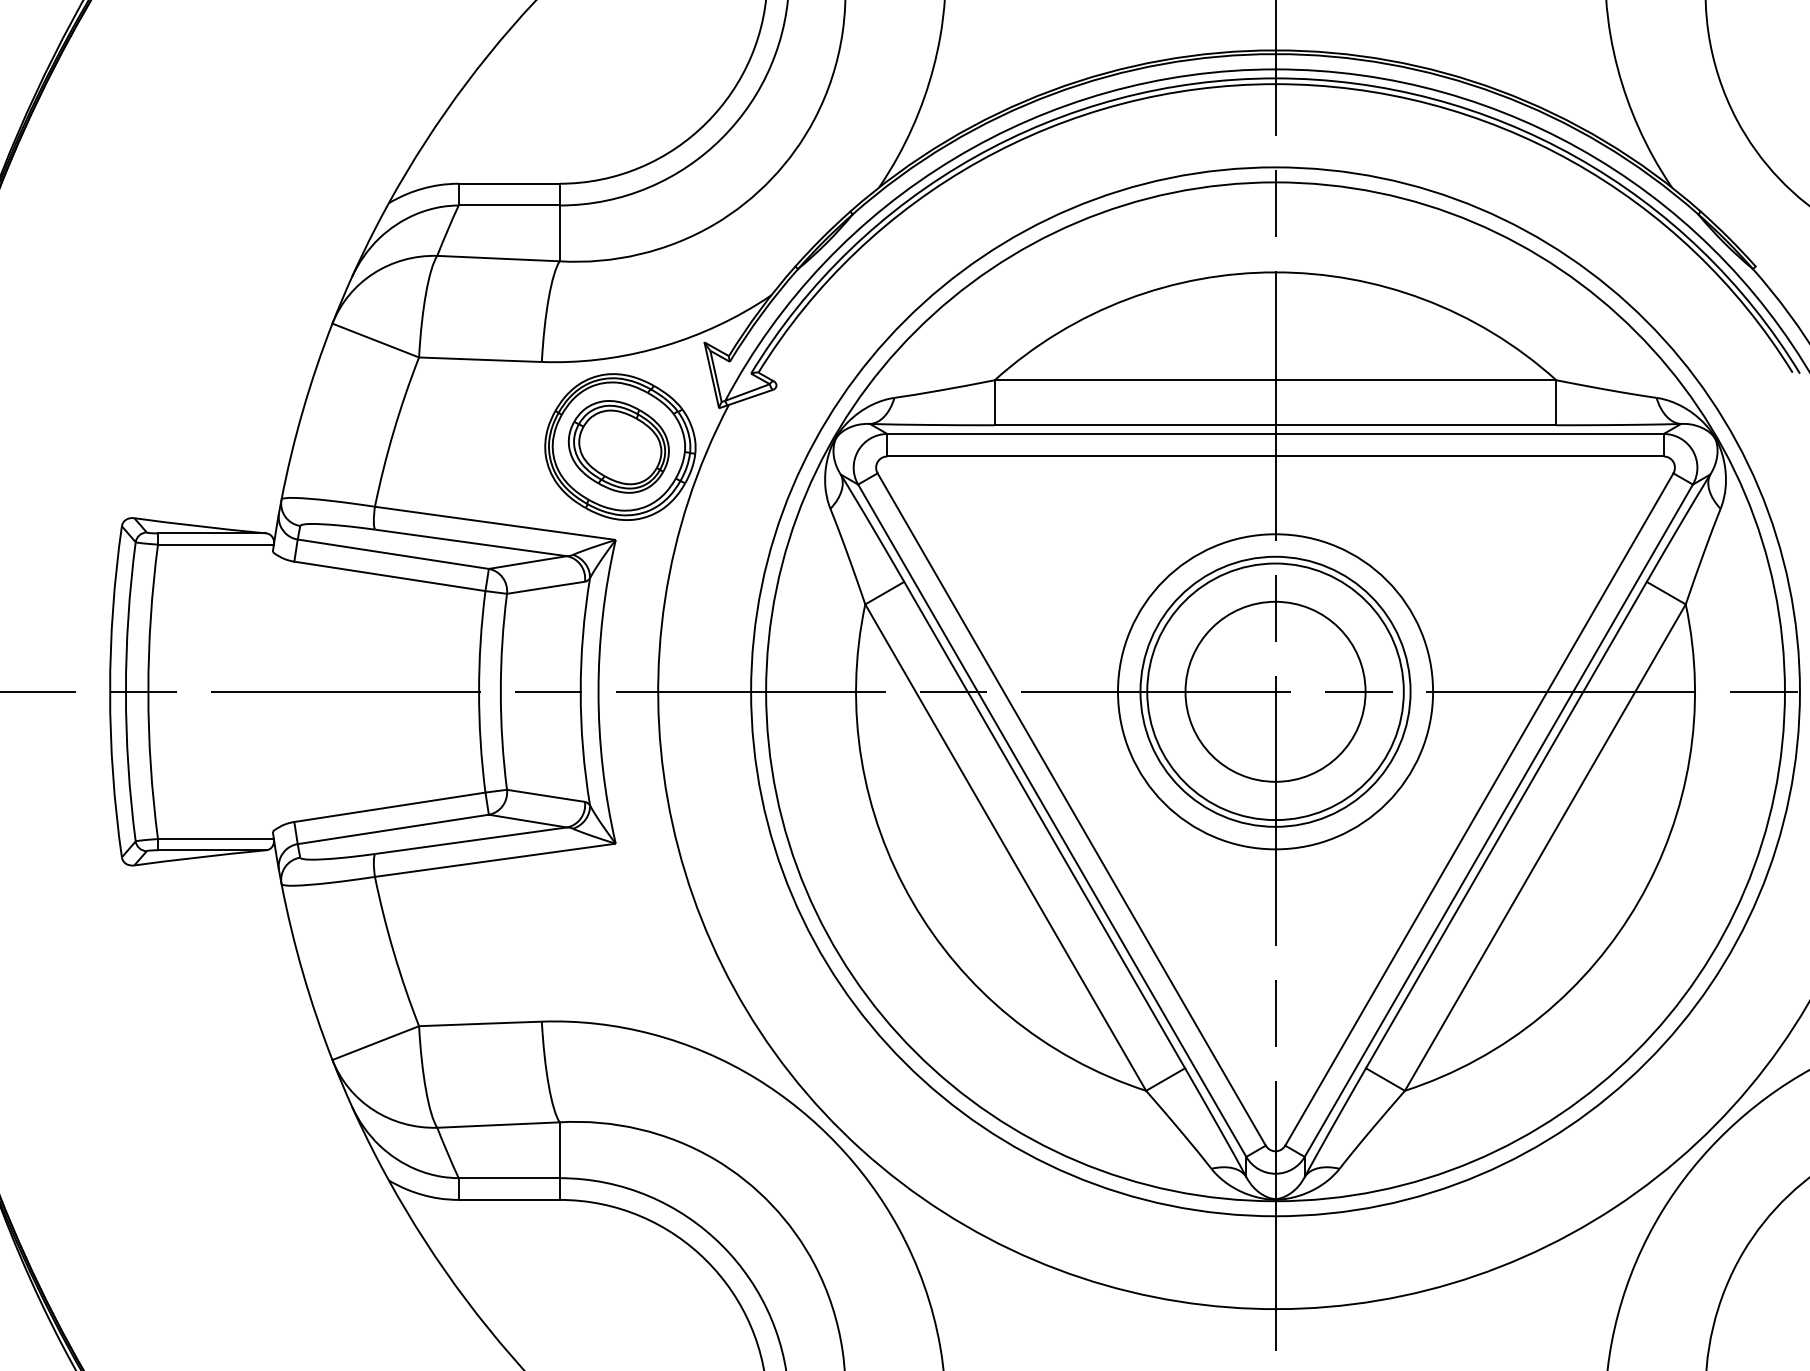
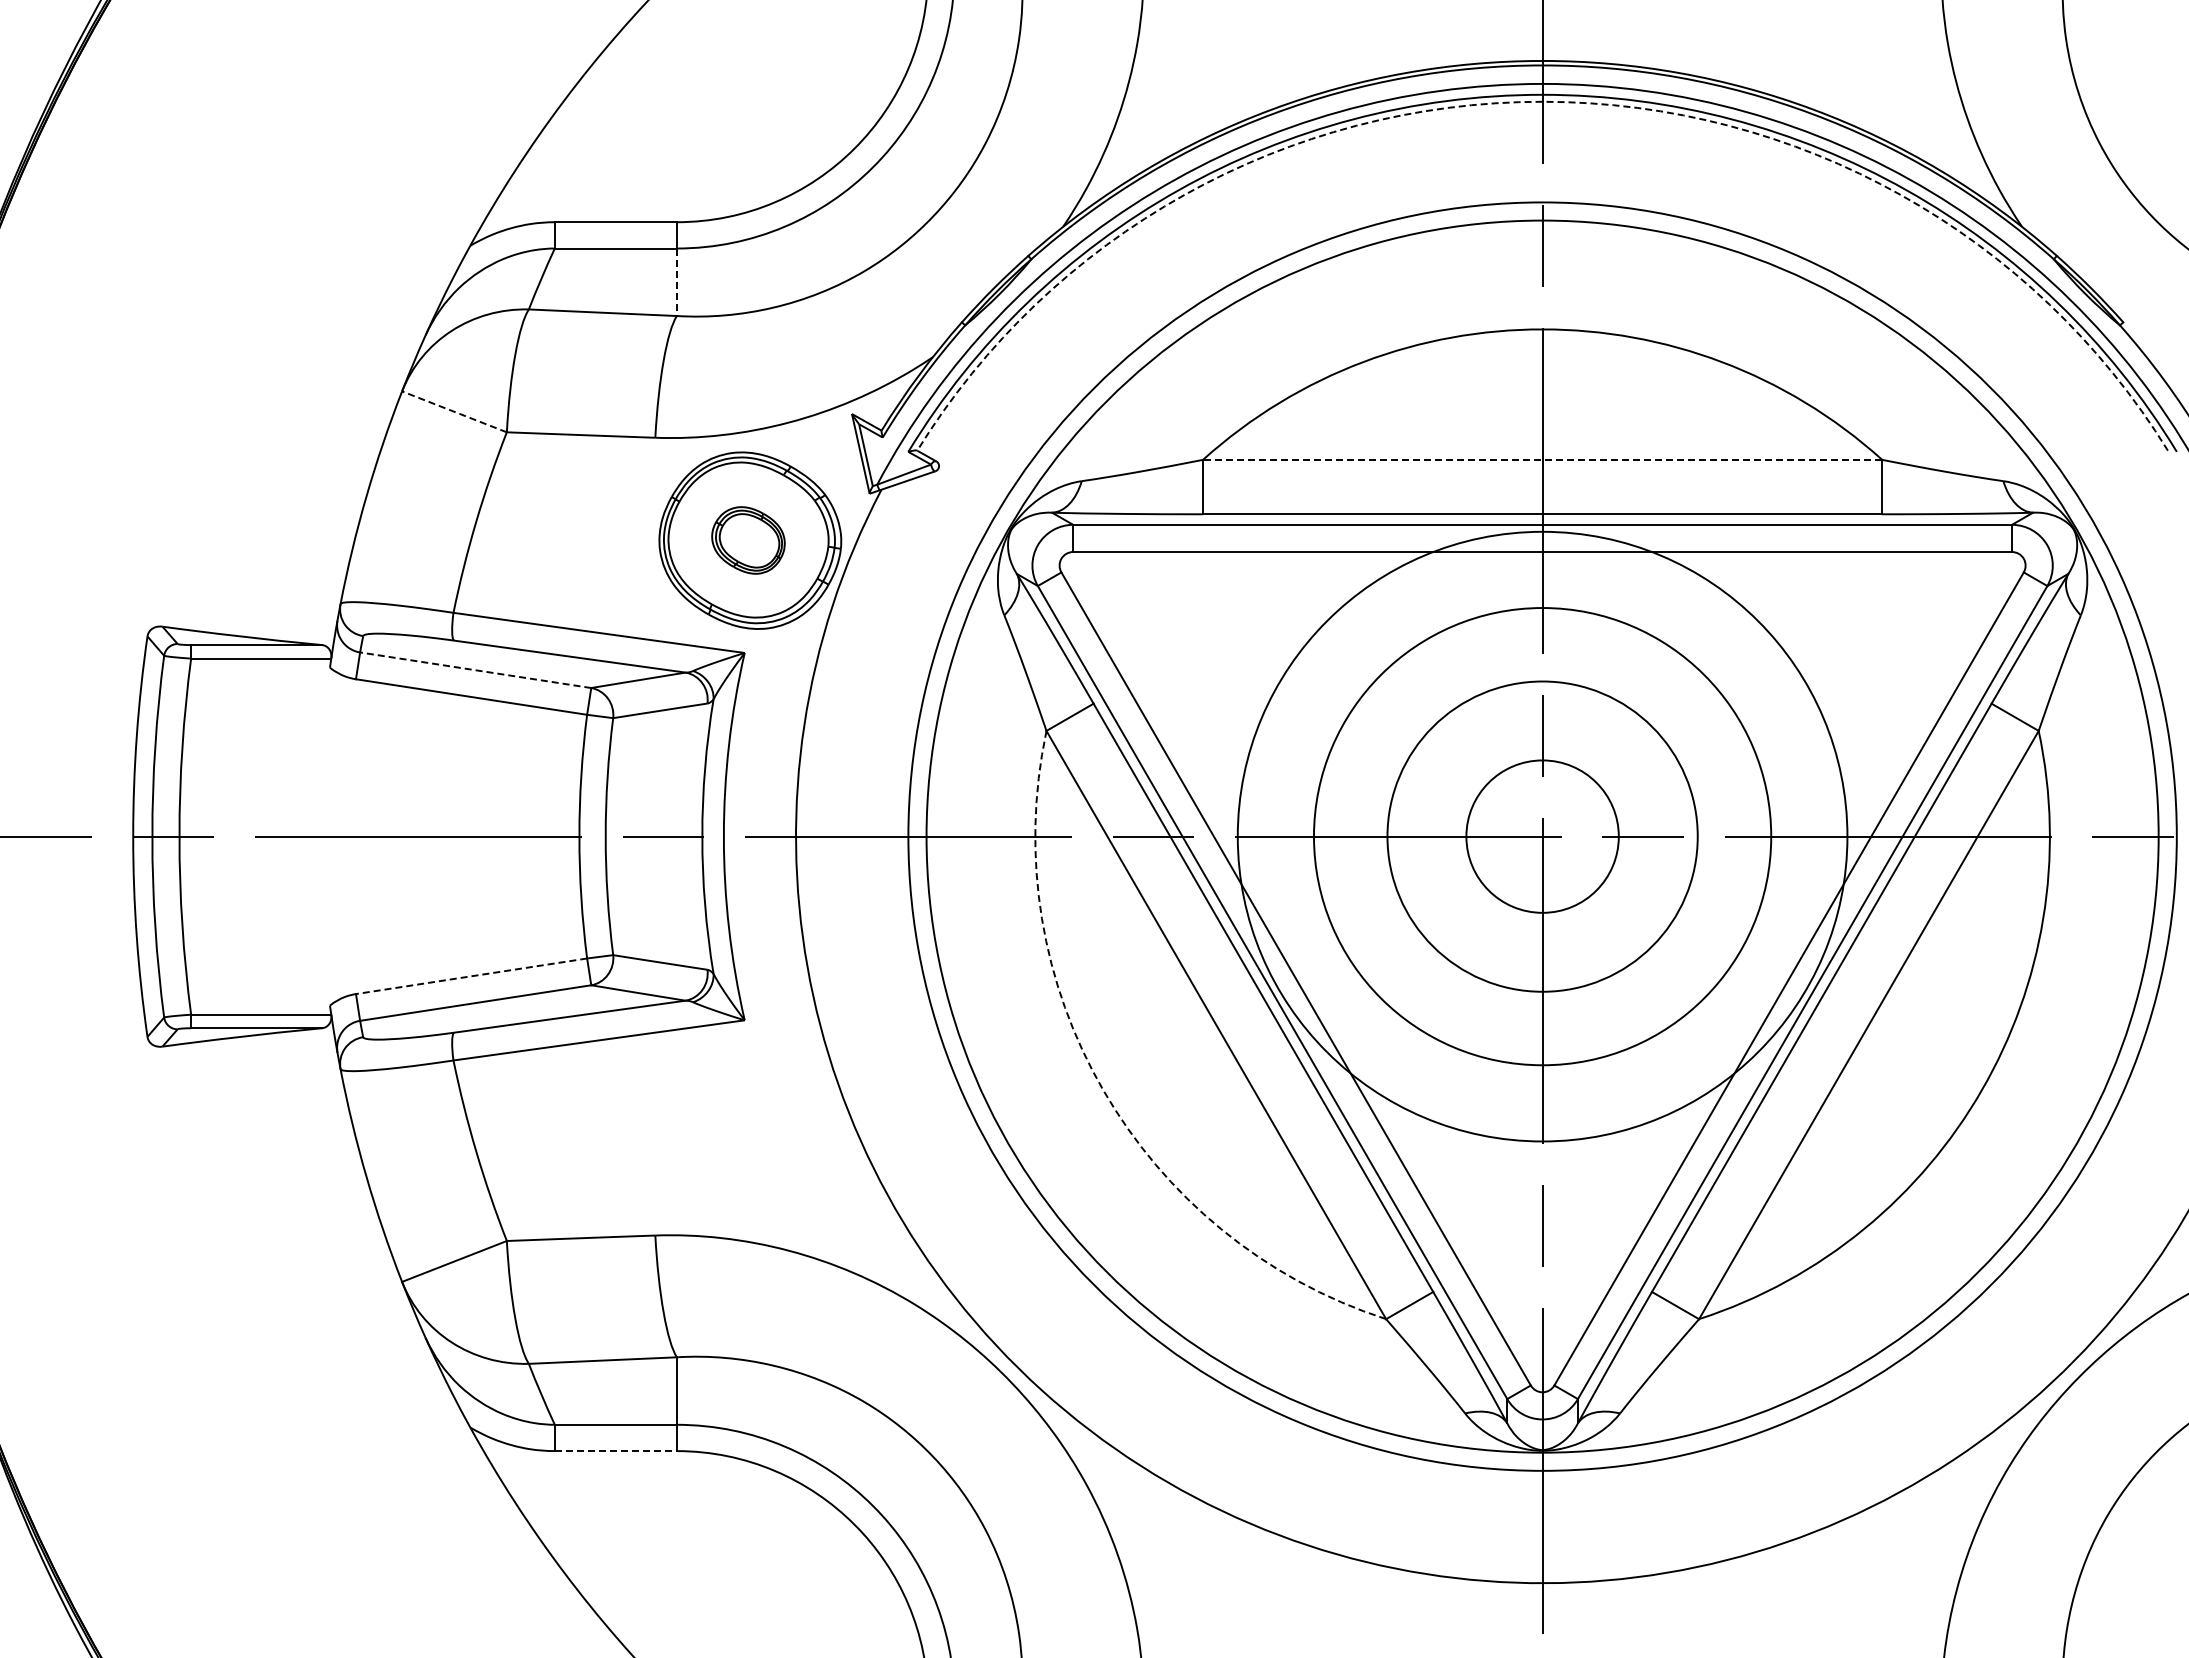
arc: (1275, 83) -> (1542, 101), solid -> dashed
line: (559, 233) -> (676, 282), solid -> dashed
line: (375, 340) -> (454, 411), solid -> dashed
line: (1275, 379) -> (1542, 459), solid -> dashed
part: (618, 446) -> (748, 540), size x0.6
line: (393, 554) -> (475, 670), solid -> dashed
circle: (1275, 691) -> (1542, 836), size x0.7
circle: (1275, 691) -> (1542, 836), size x1.4
circle: (1275, 691) -> (1542, 836), size x1.6
line: (389, 807) -> (471, 976), solid -> dashed
arc: (912, 901) -> (1103, 1090), solid -> dashed
line: (509, 1200) -> (616, 1451), solid -> dashed

